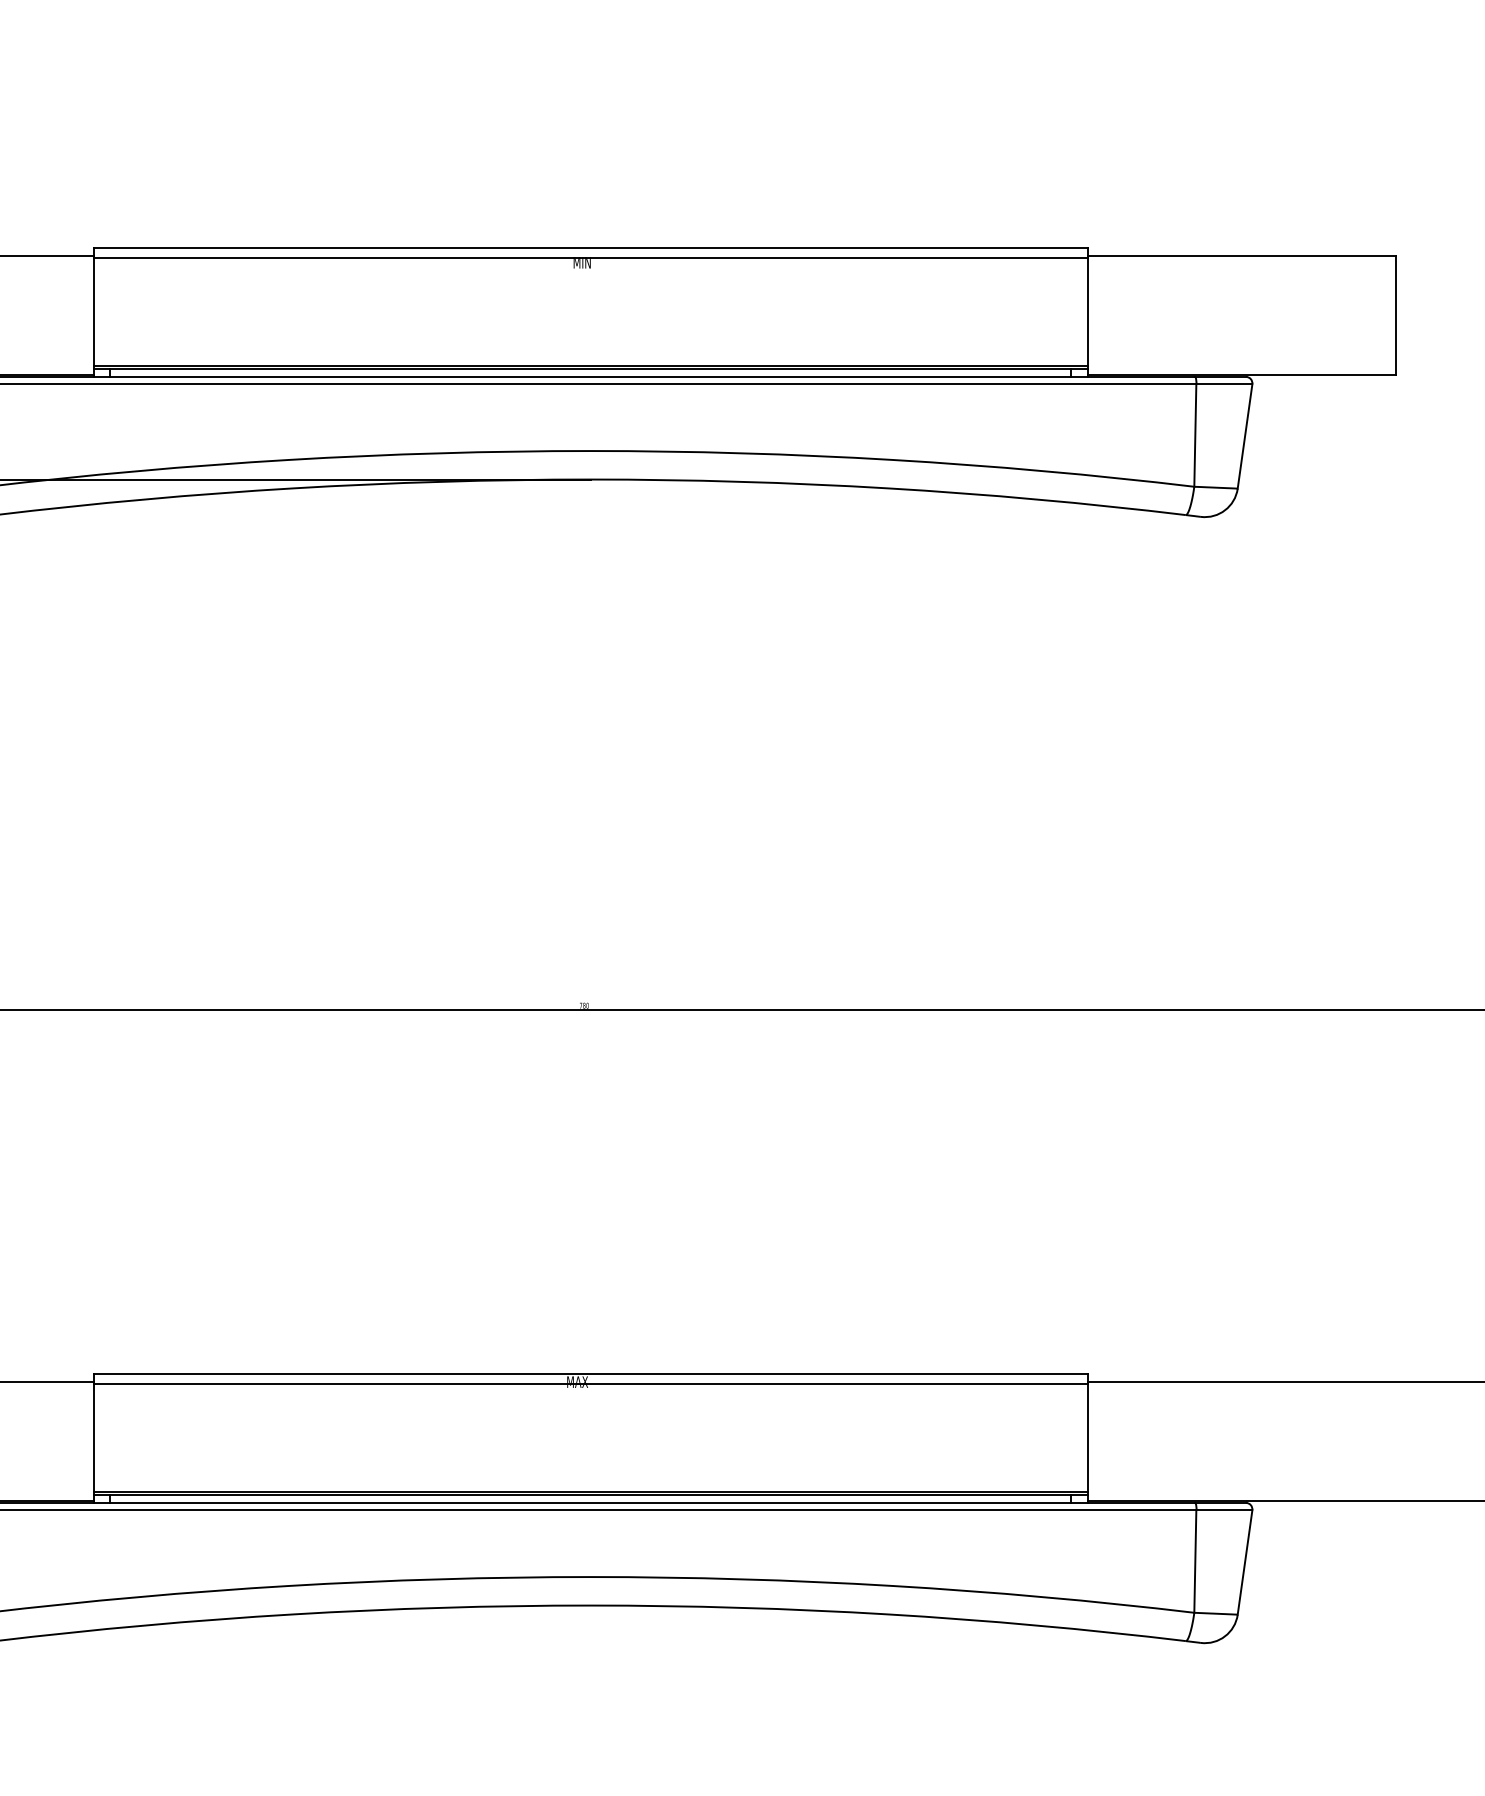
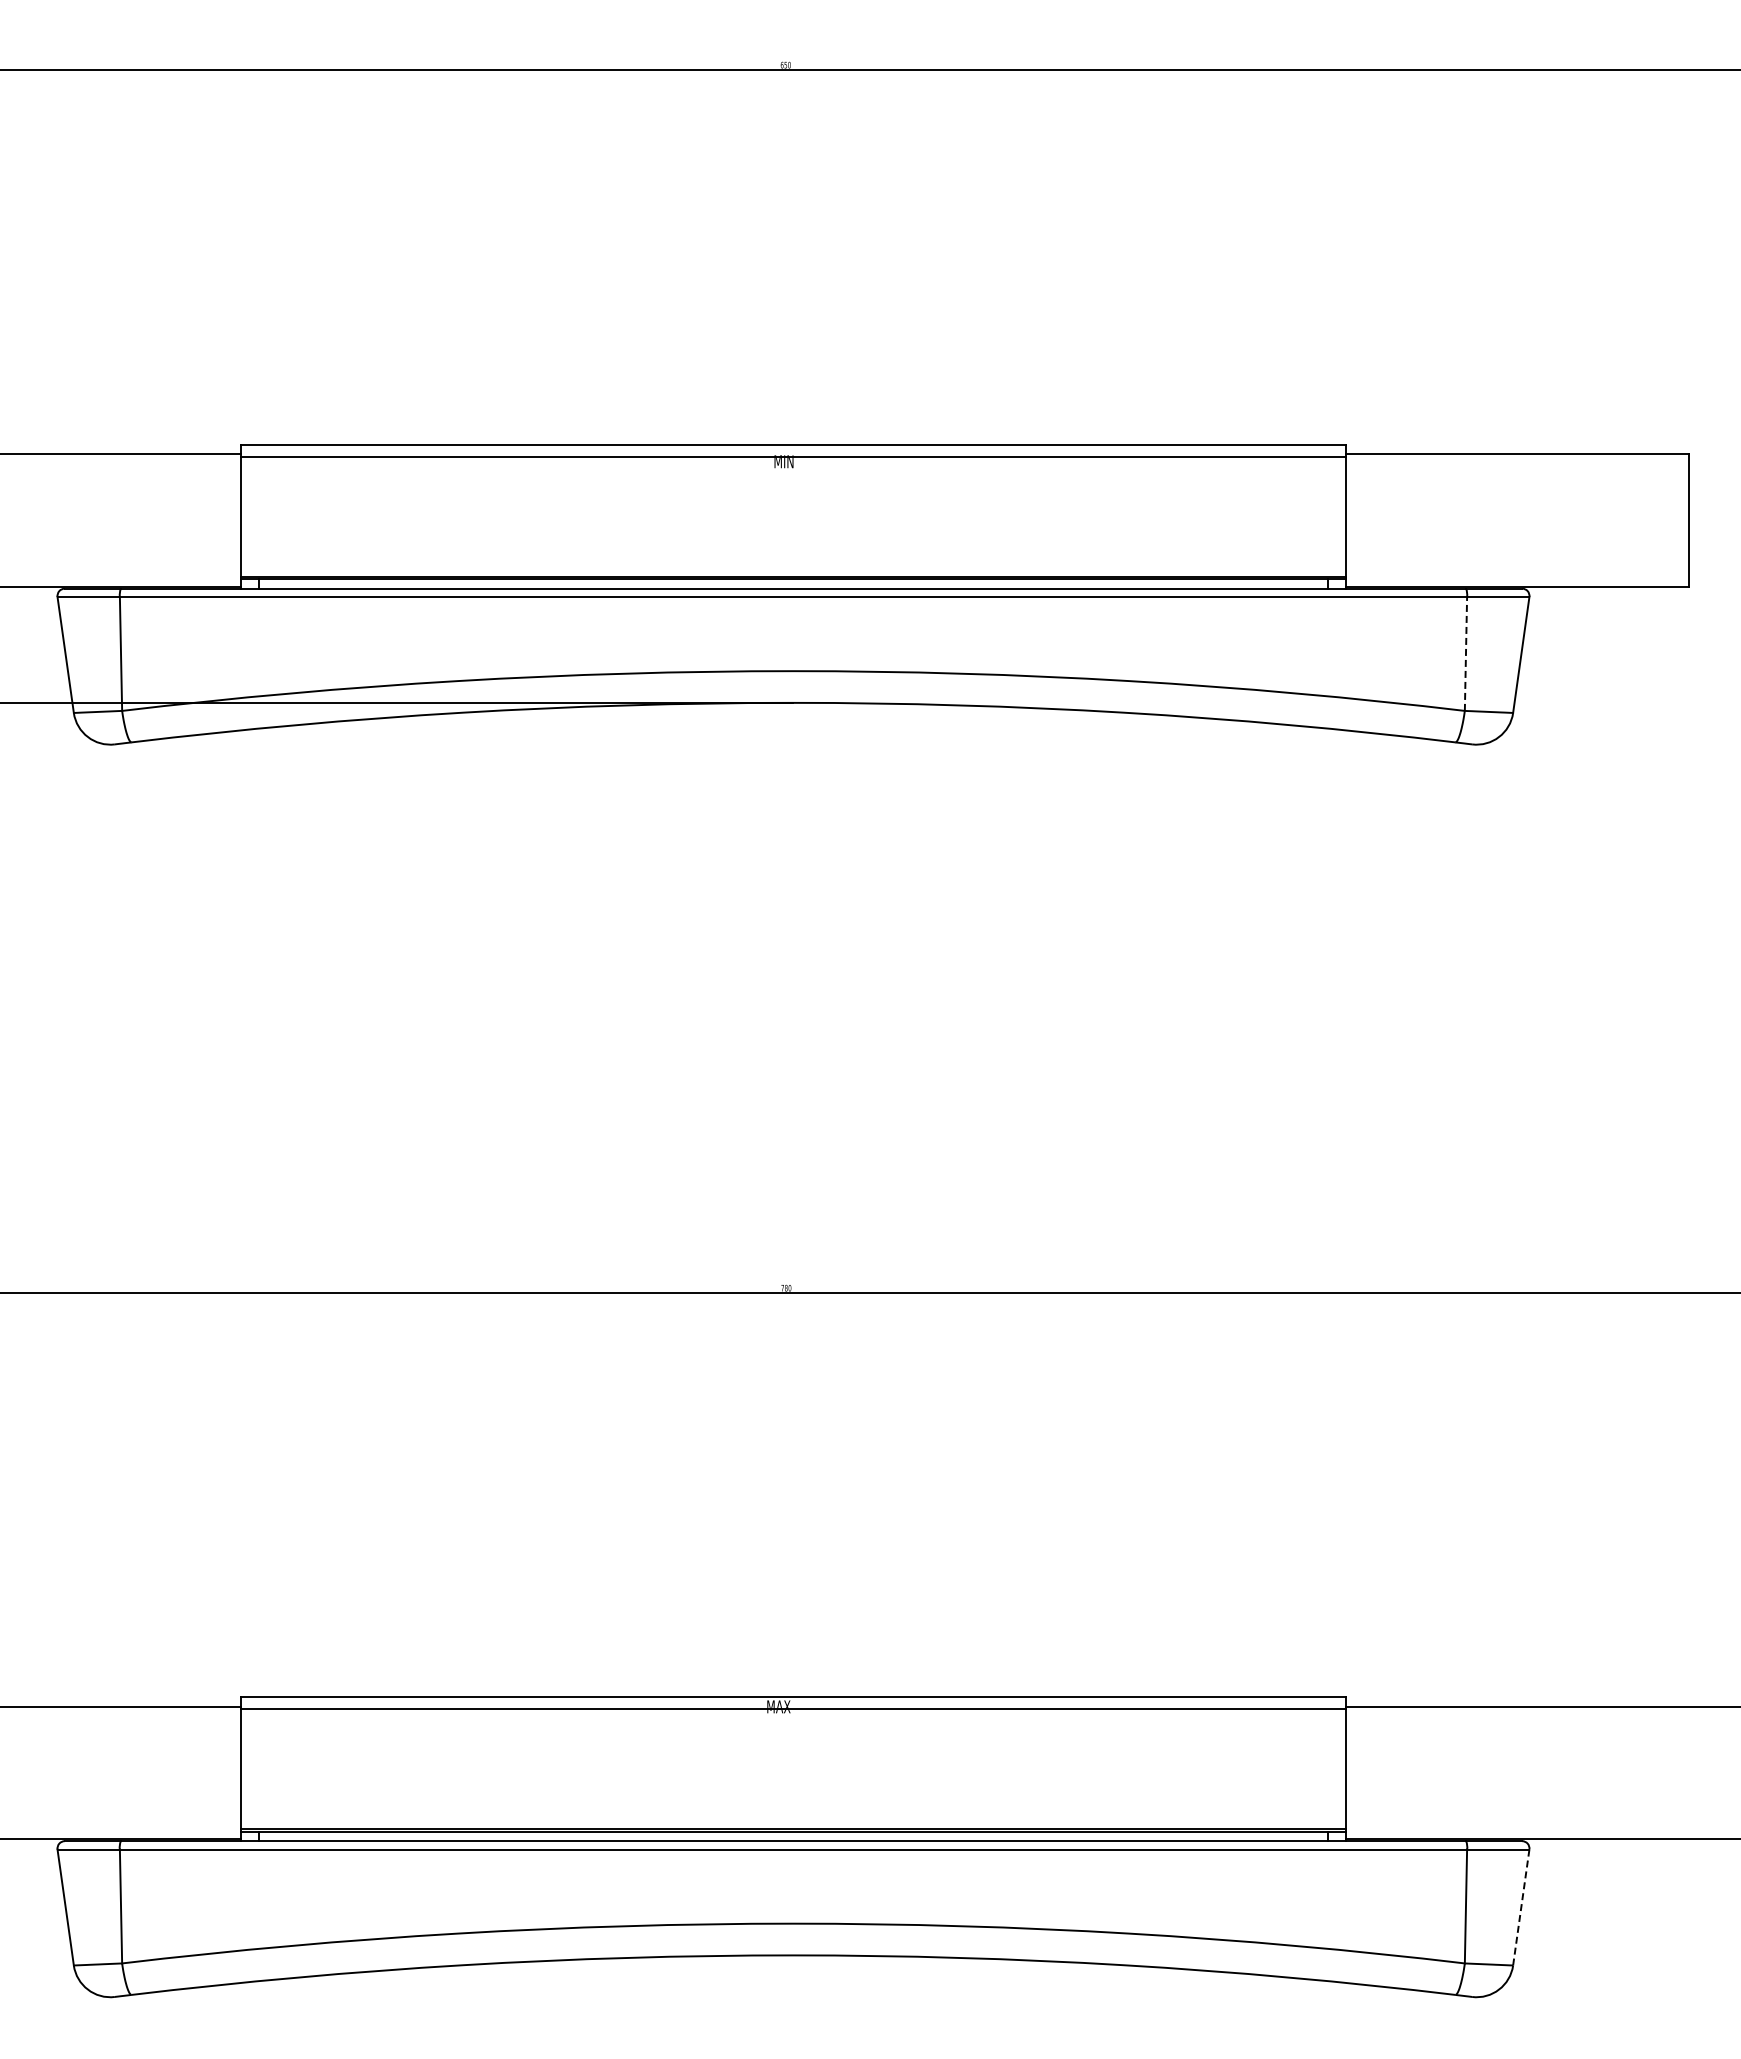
line: (1194, 435) -> (1465, 653), solid -> dashed
line: (1245, 1562) -> (1521, 1907), solid -> dashed

